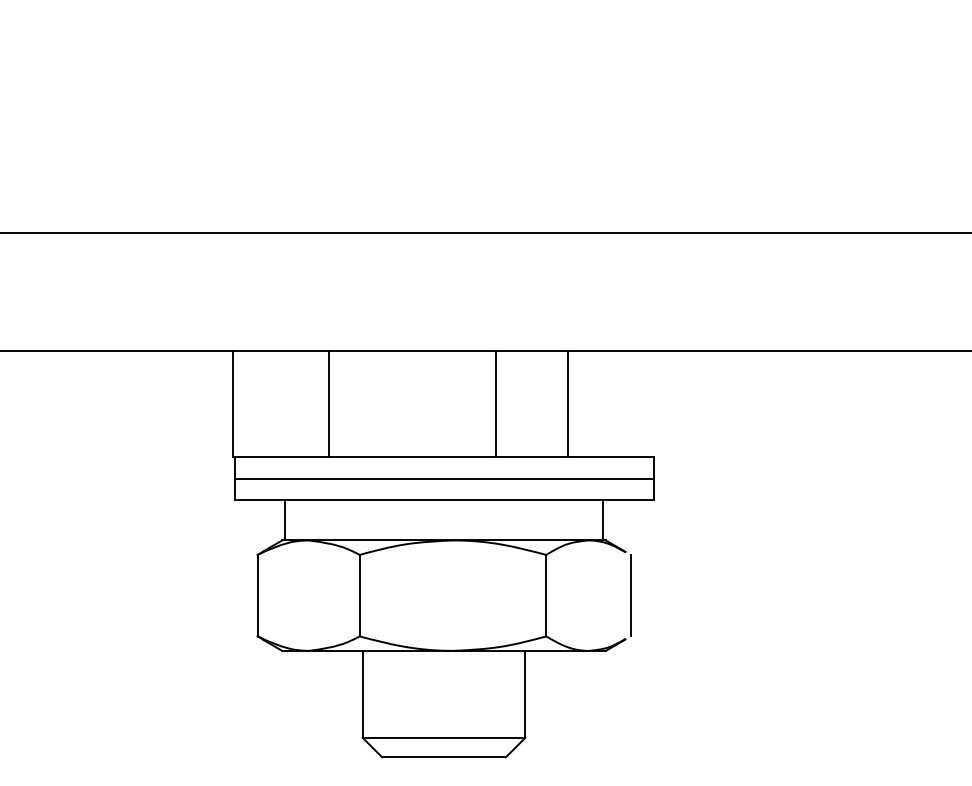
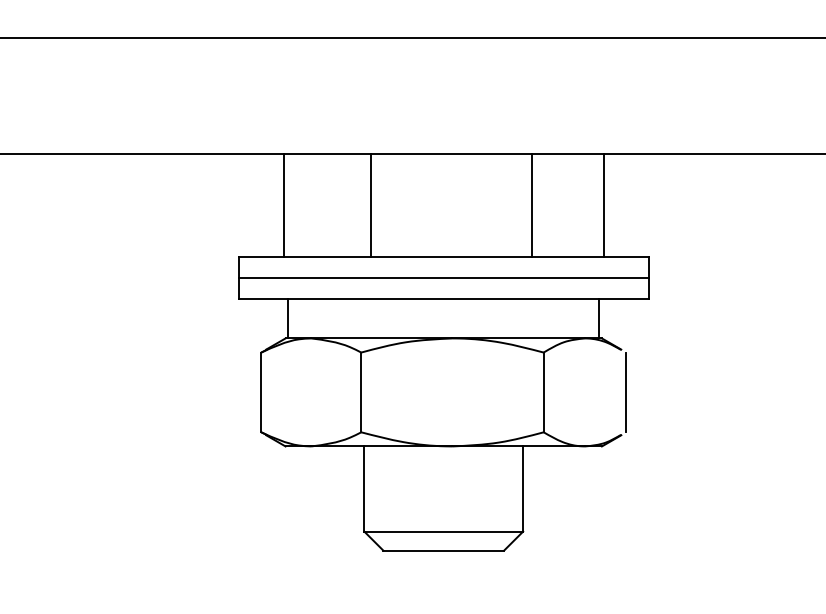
line: (233, 404) -> (283, 205), moved
line: (328, 404) -> (370, 205), moved
line: (495, 404) -> (531, 205), moved
line: (567, 404) -> (603, 205), moved

